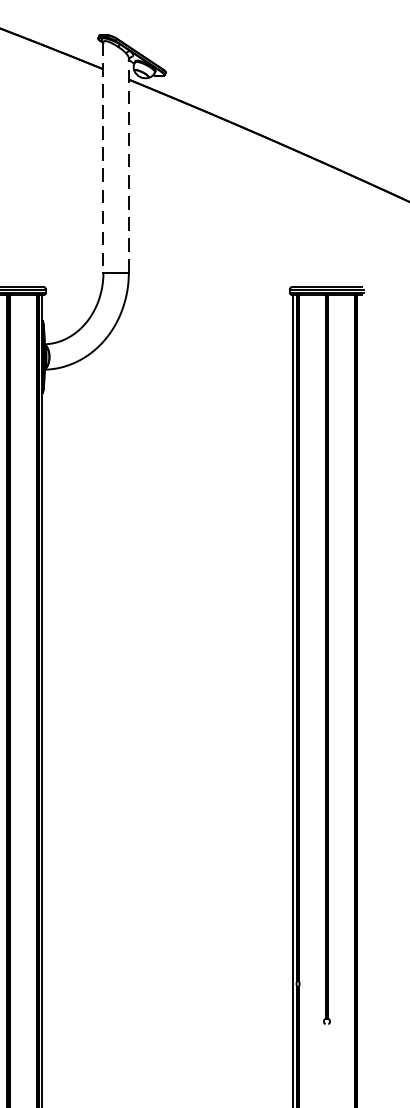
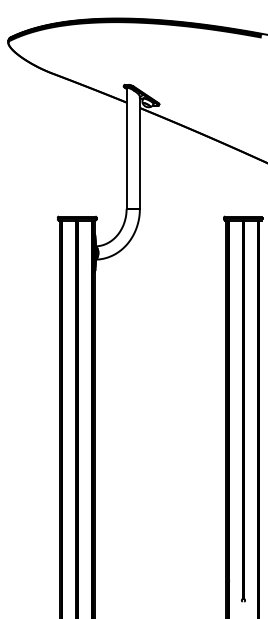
line: (103, 159) -> (126, 149), dashed -> solid
line: (128, 164) -> (139, 152), dashed -> solid

